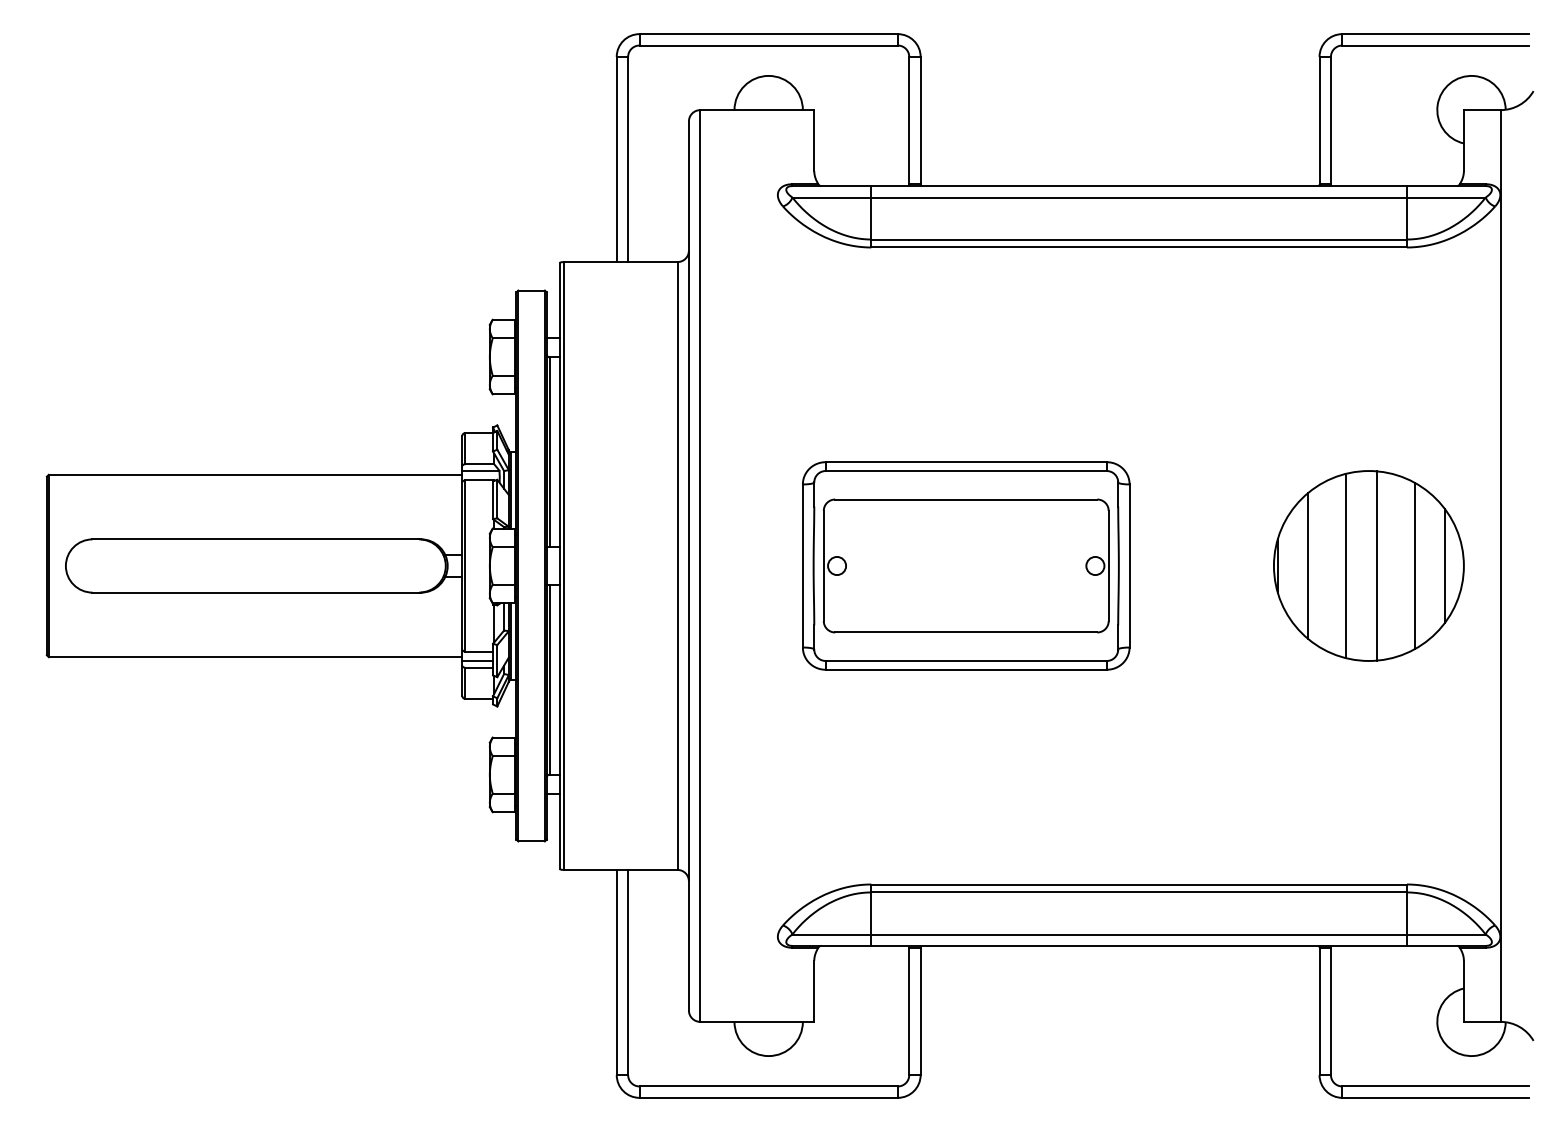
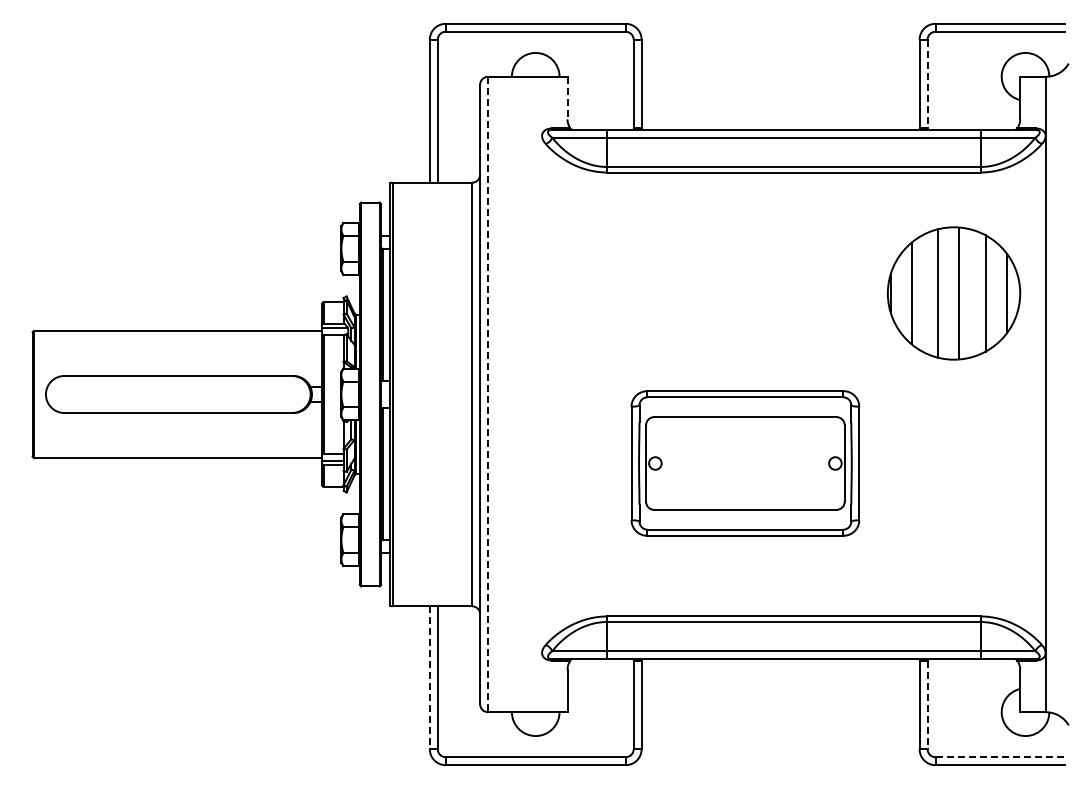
line: (1330, 121) -> (927, 84), solid -> dashed
line: (814, 141) -> (567, 98), solid -> dashed
line: (700, 566) -> (488, 394), solid -> dashed
part: (966, 566) -> (745, 463), moved
part: (1369, 566) -> (954, 293), moved
line: (616, 973) -> (429, 678), solid -> dashed
line: (1330, 1012) -> (927, 705), solid -> dashed
line: (1435, 1086) -> (1000, 757), solid -> dashed

